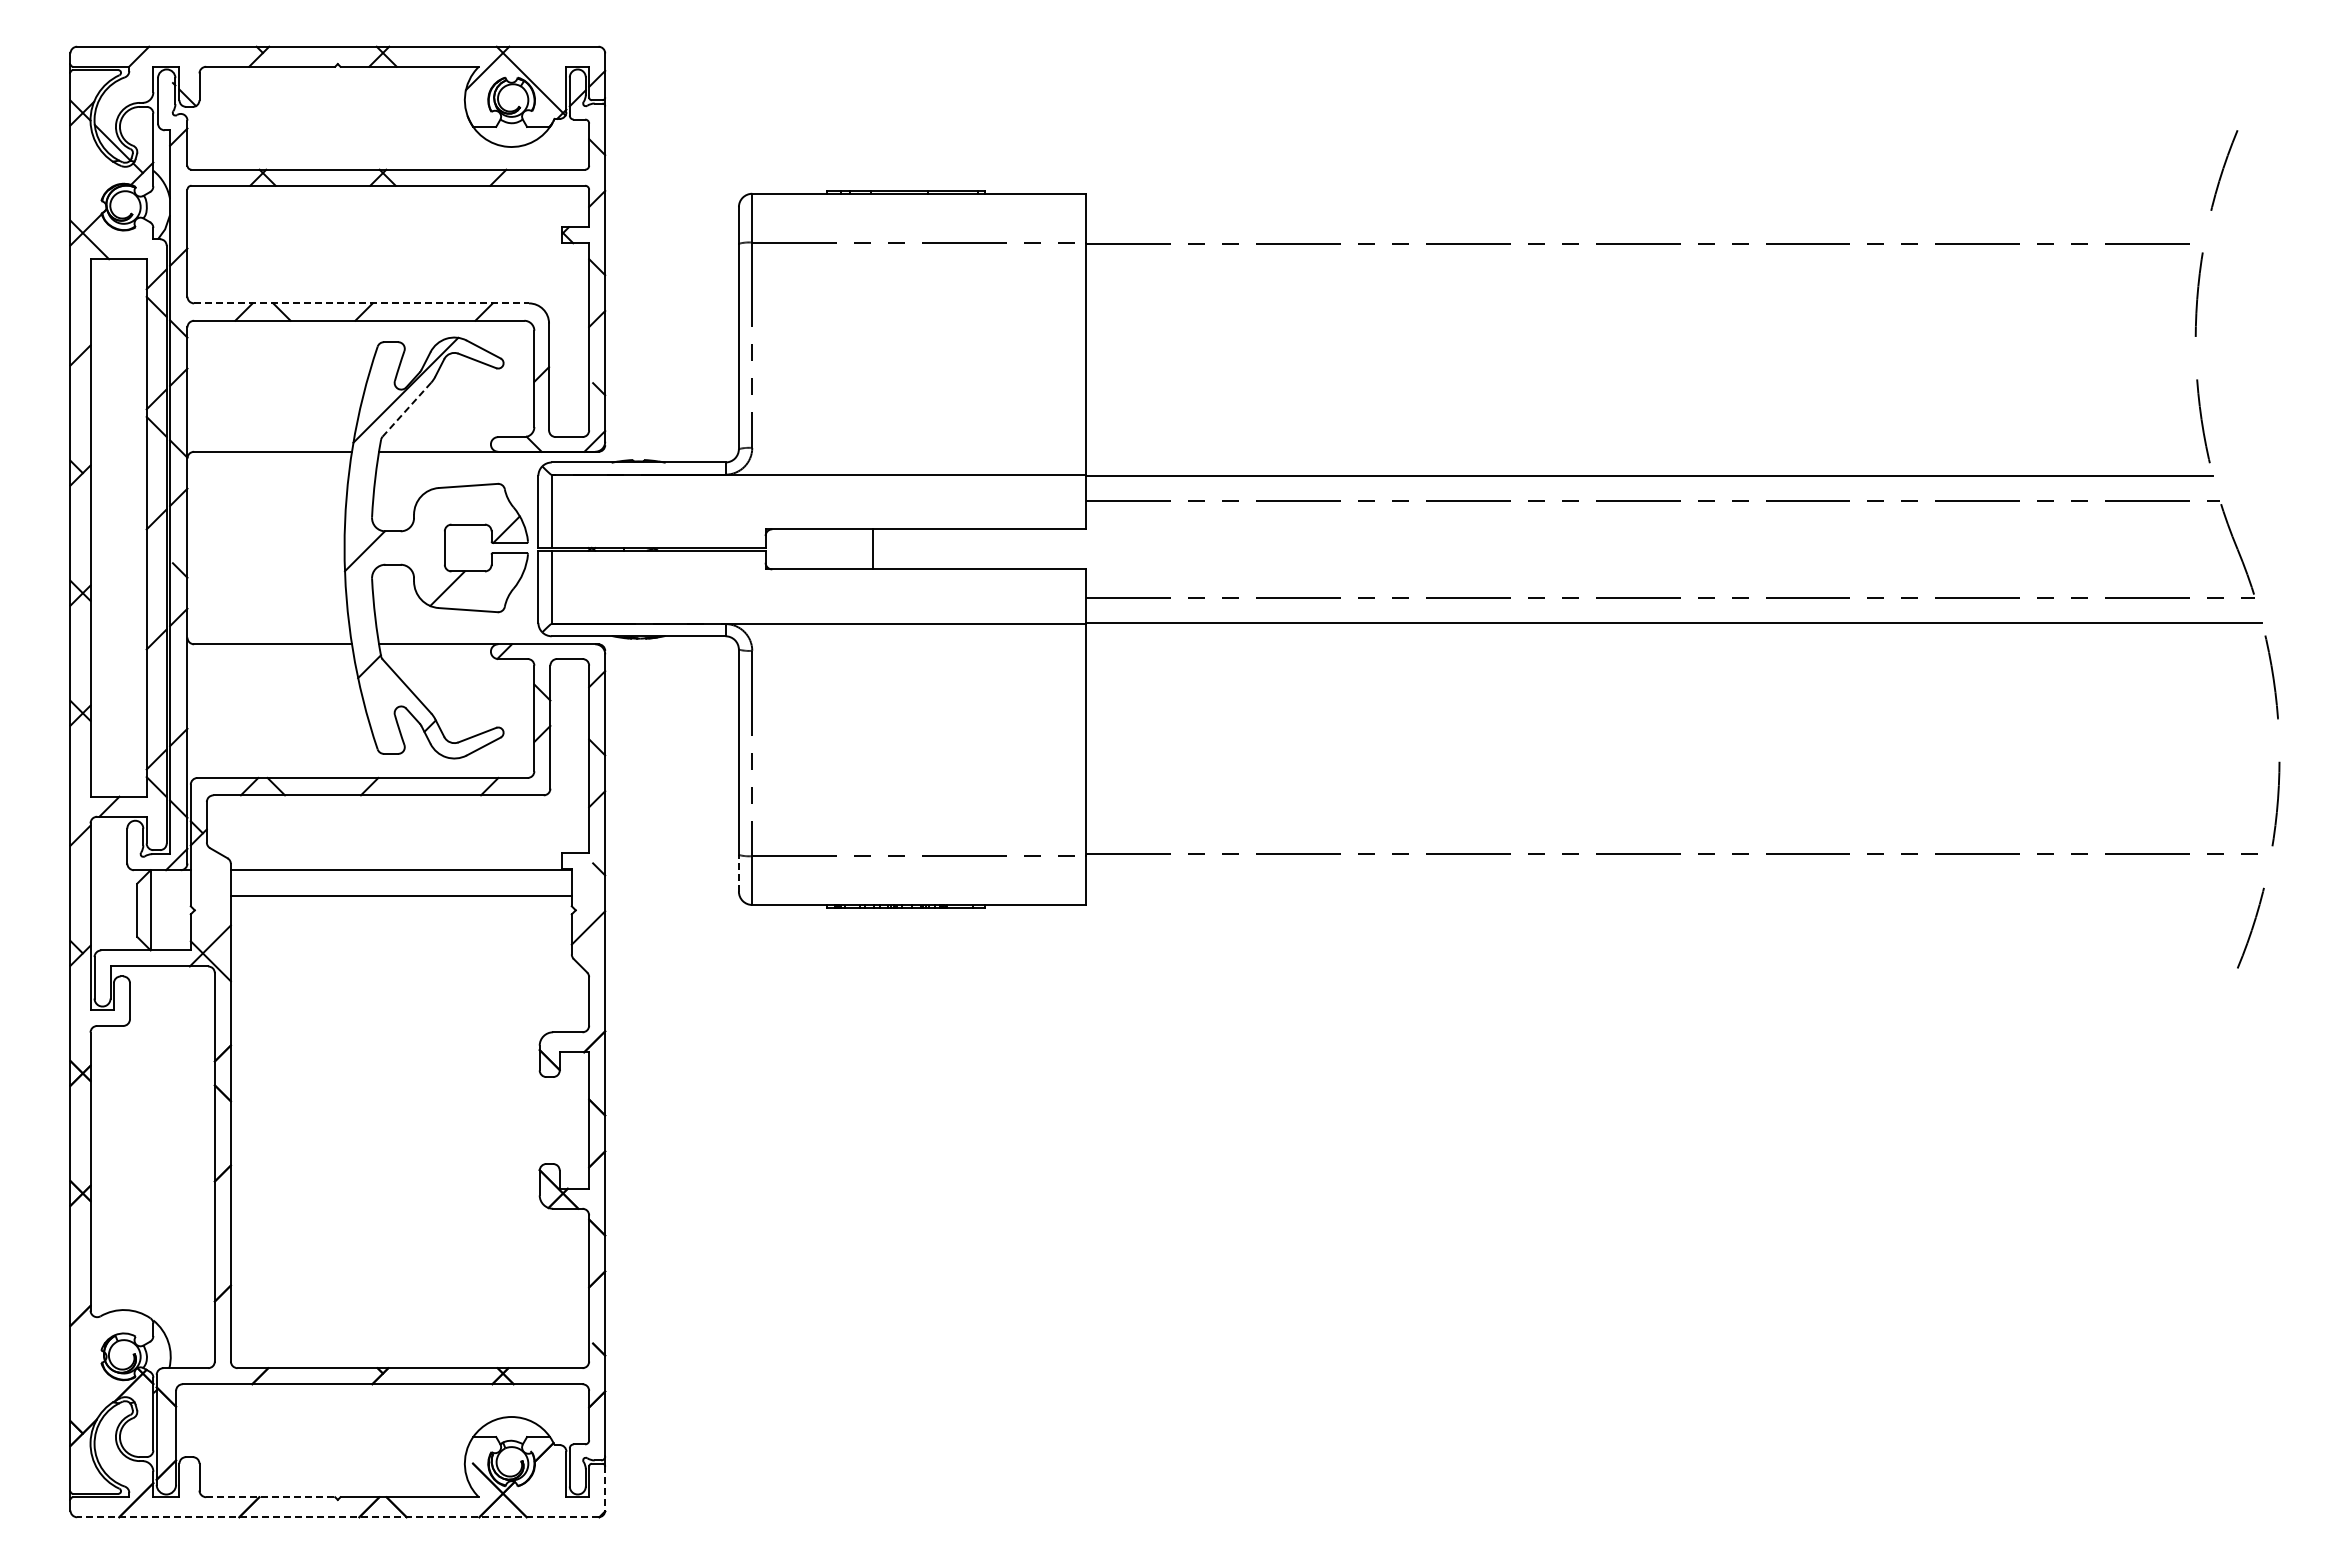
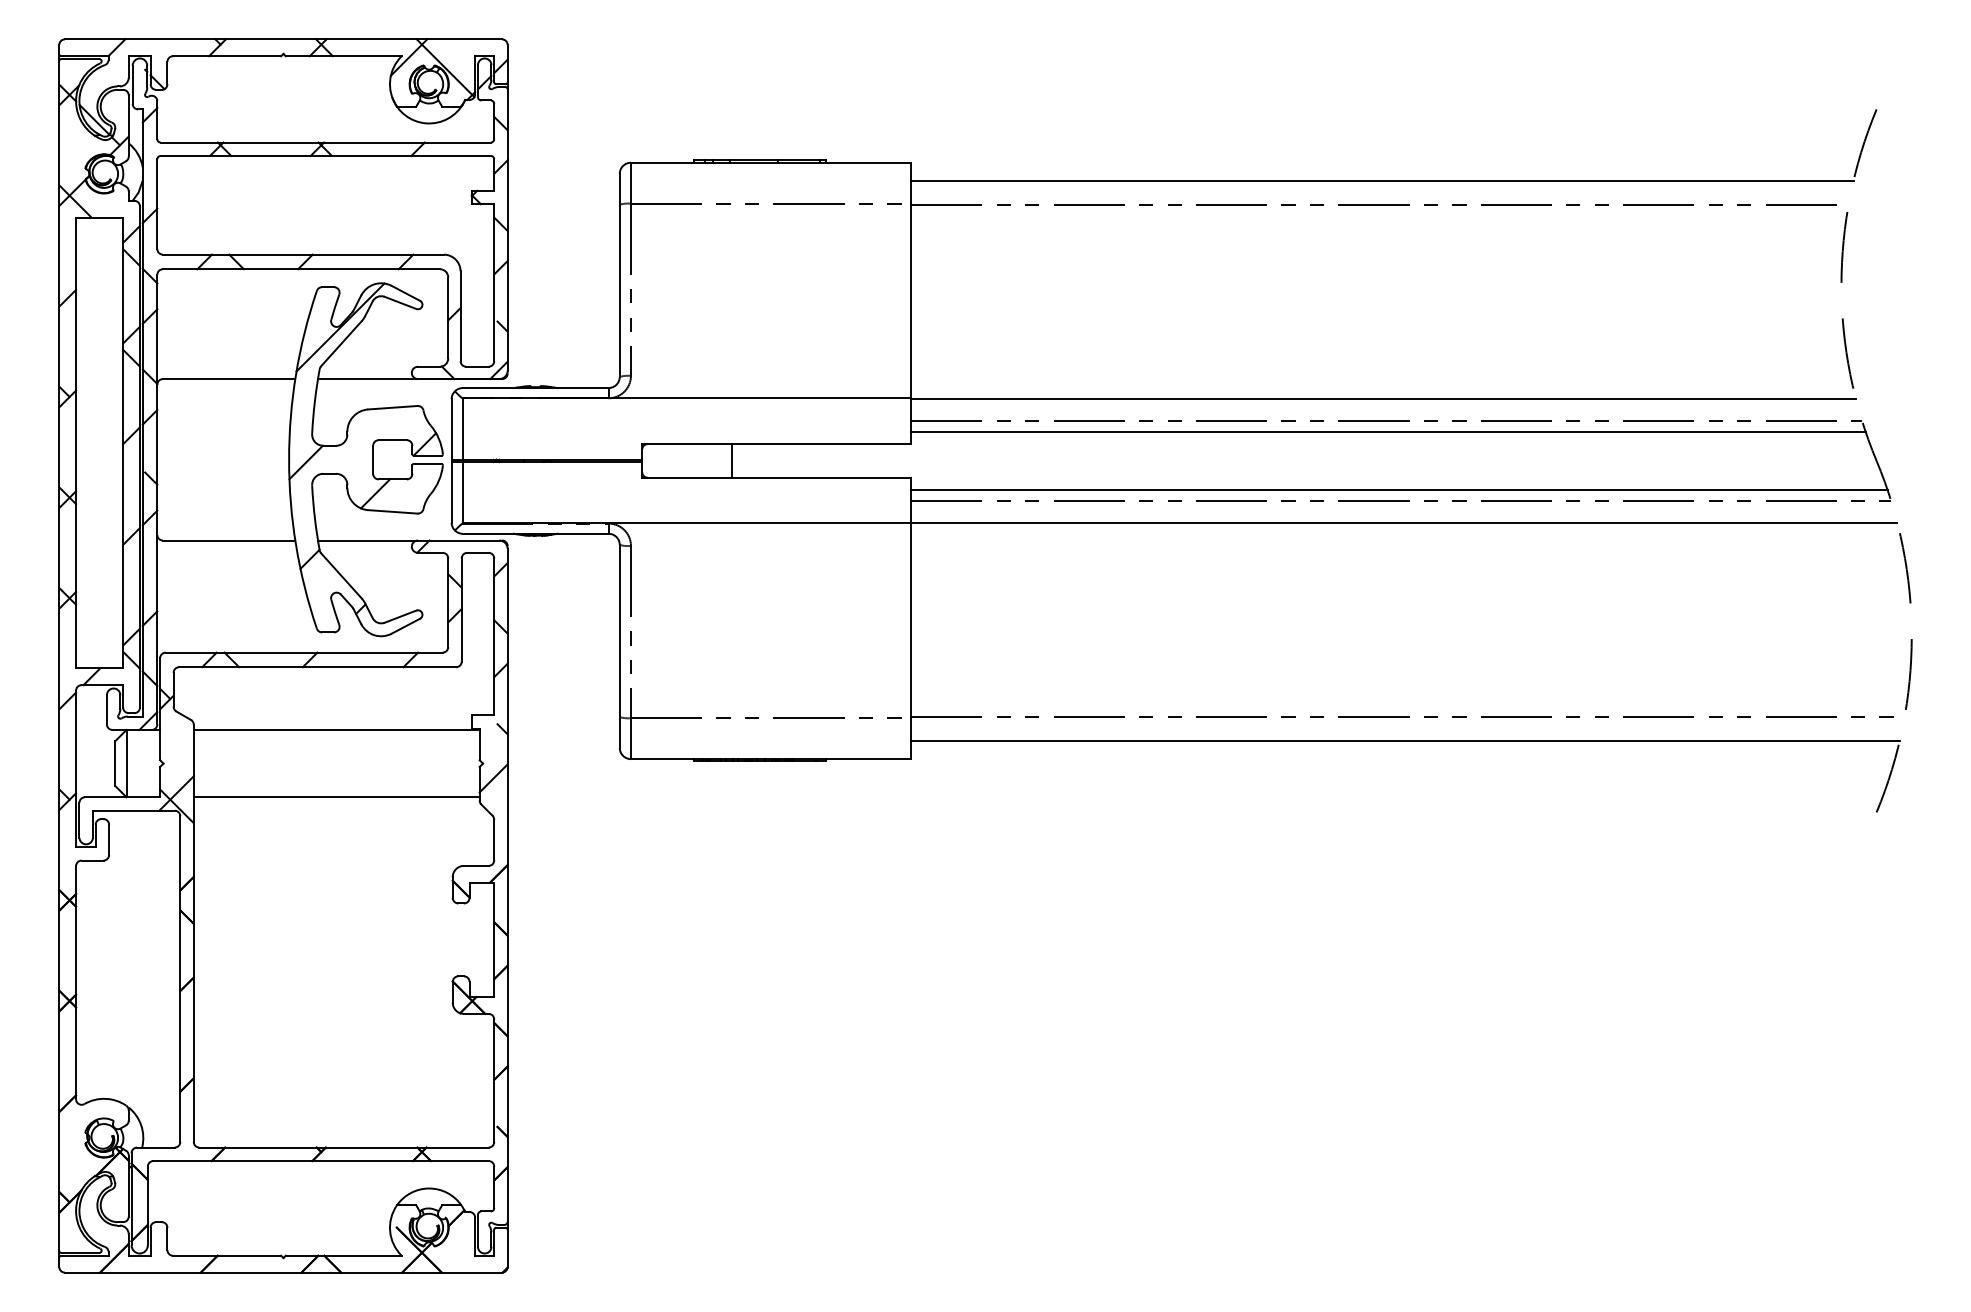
line: (1648, 215) -> (1382, 180), added
line: (362, 303) -> (304, 254), dashed -> solid
line: (406, 410) -> (341, 344), dashed -> solid
line: (1655, 514) -> (1388, 431), added
line: (1668, 584) -> (1399, 490), added
line: (738, 872) -> (619, 731), dashed -> solid
line: (1675, 883) -> (1405, 741), added
line: (400, 896) -> (336, 797), moved
line: (605, 1489) -> (507, 1249), dashed -> solid
line: (270, 1497) -> (226, 1256), dashed -> solid
line: (337, 1517) -> (283, 1272), dashed -> solid

